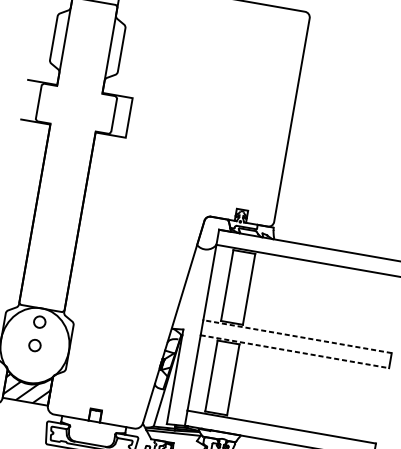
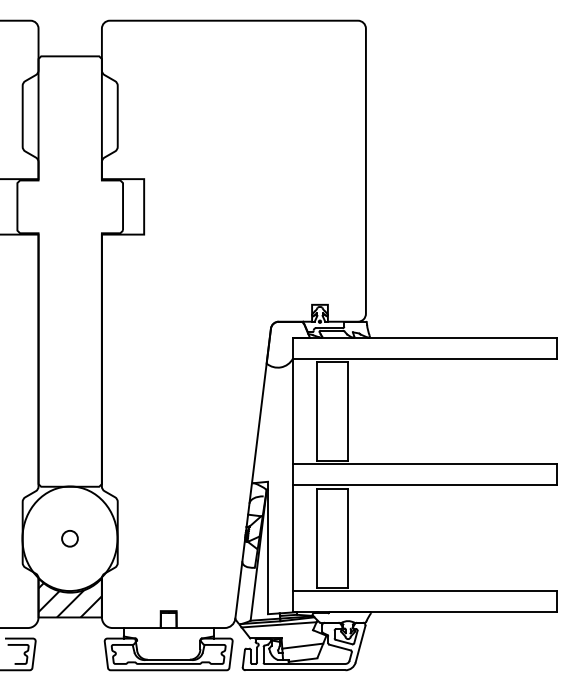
circle: (39, 321) -> (70, 505), removed
line: (297, 336) -> (424, 464), dashed -> solid
line: (295, 351) -> (425, 485), dashed -> solid

